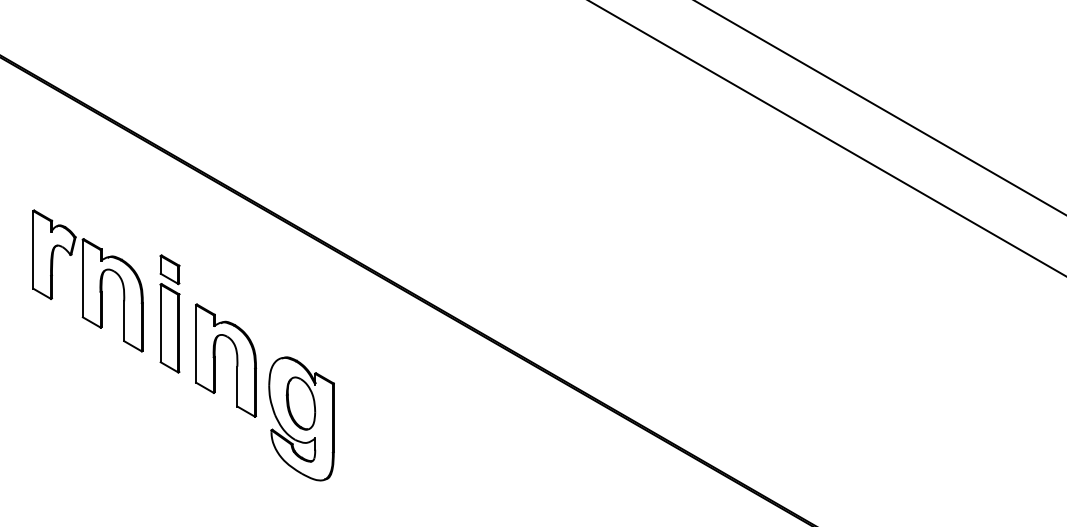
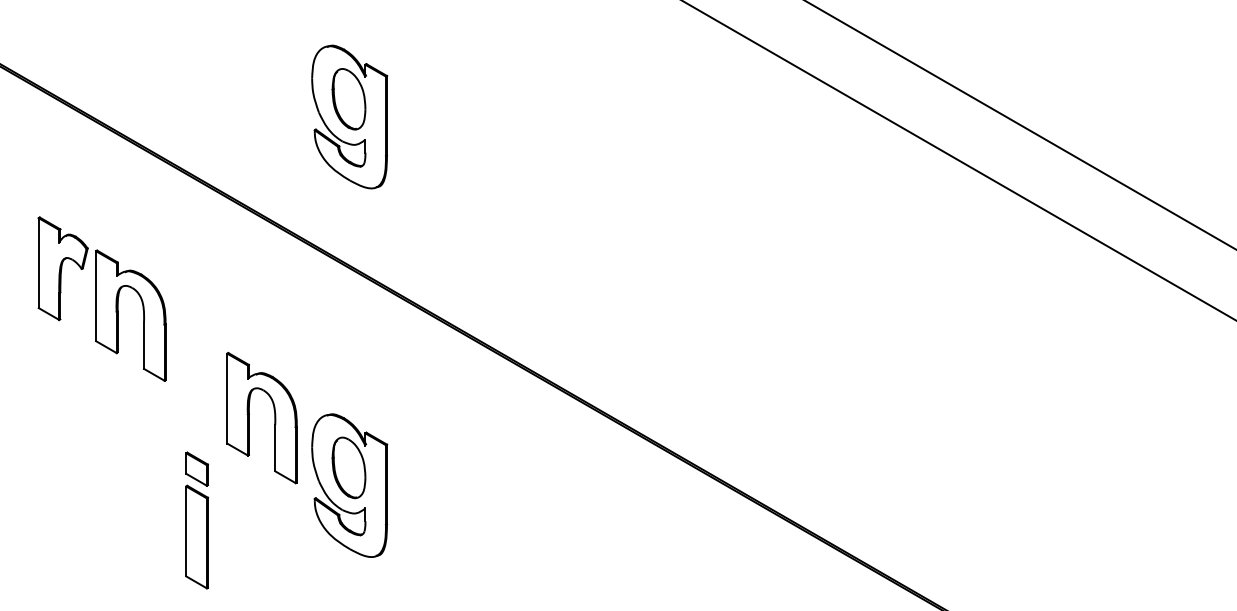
part: (301, 100) -> (349, 116), added
part: (87, 280) -> (101, 298), moved
part: (169, 313) -> (196, 519), moved

